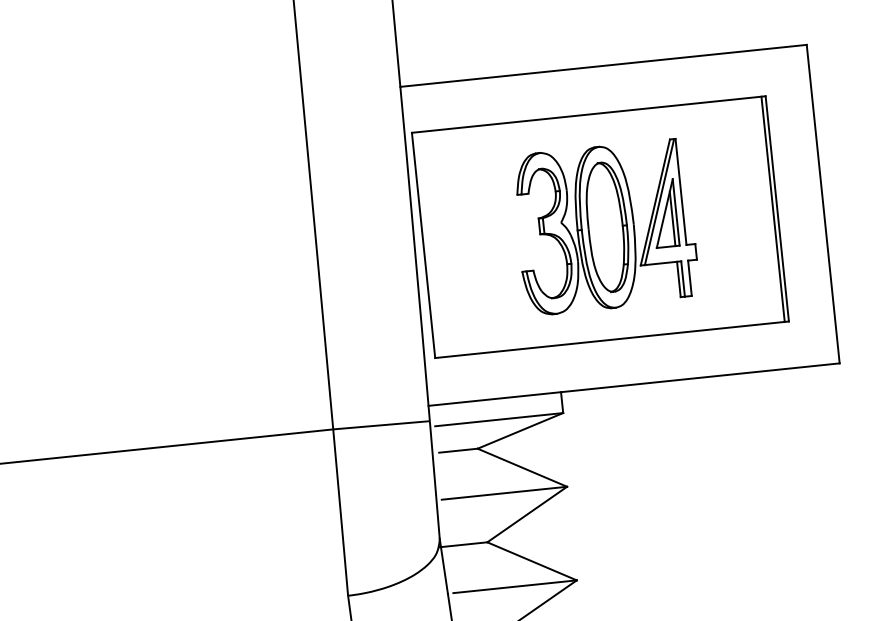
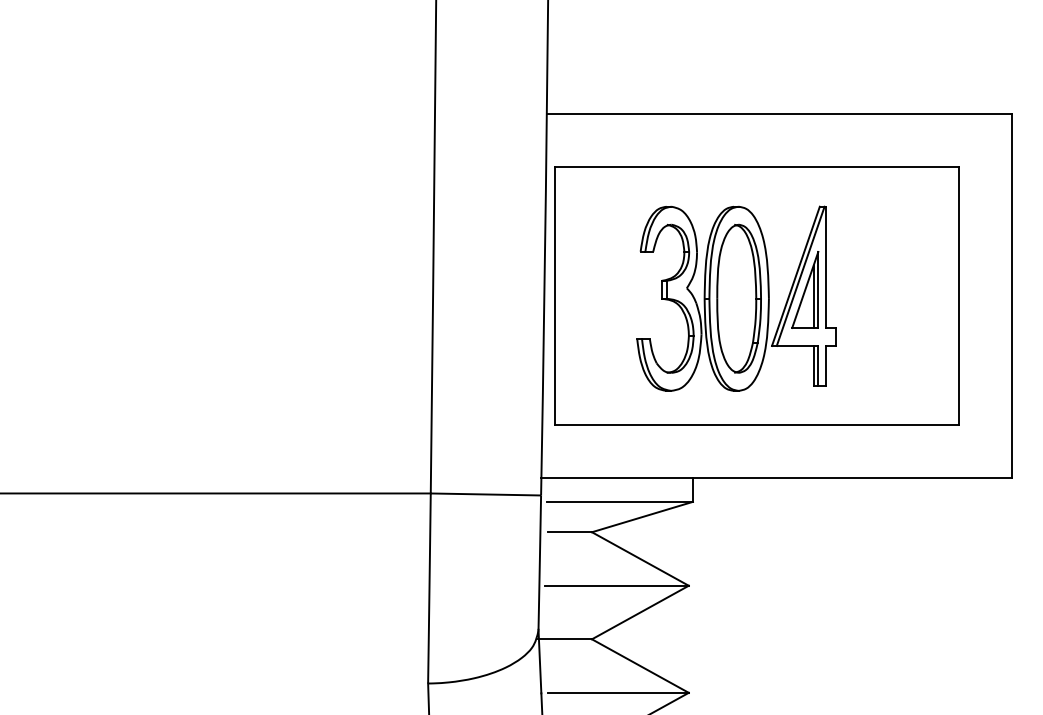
line: (773, 209) -> (954, 295), removed
part: (605, 227) -> (736, 298), moved

